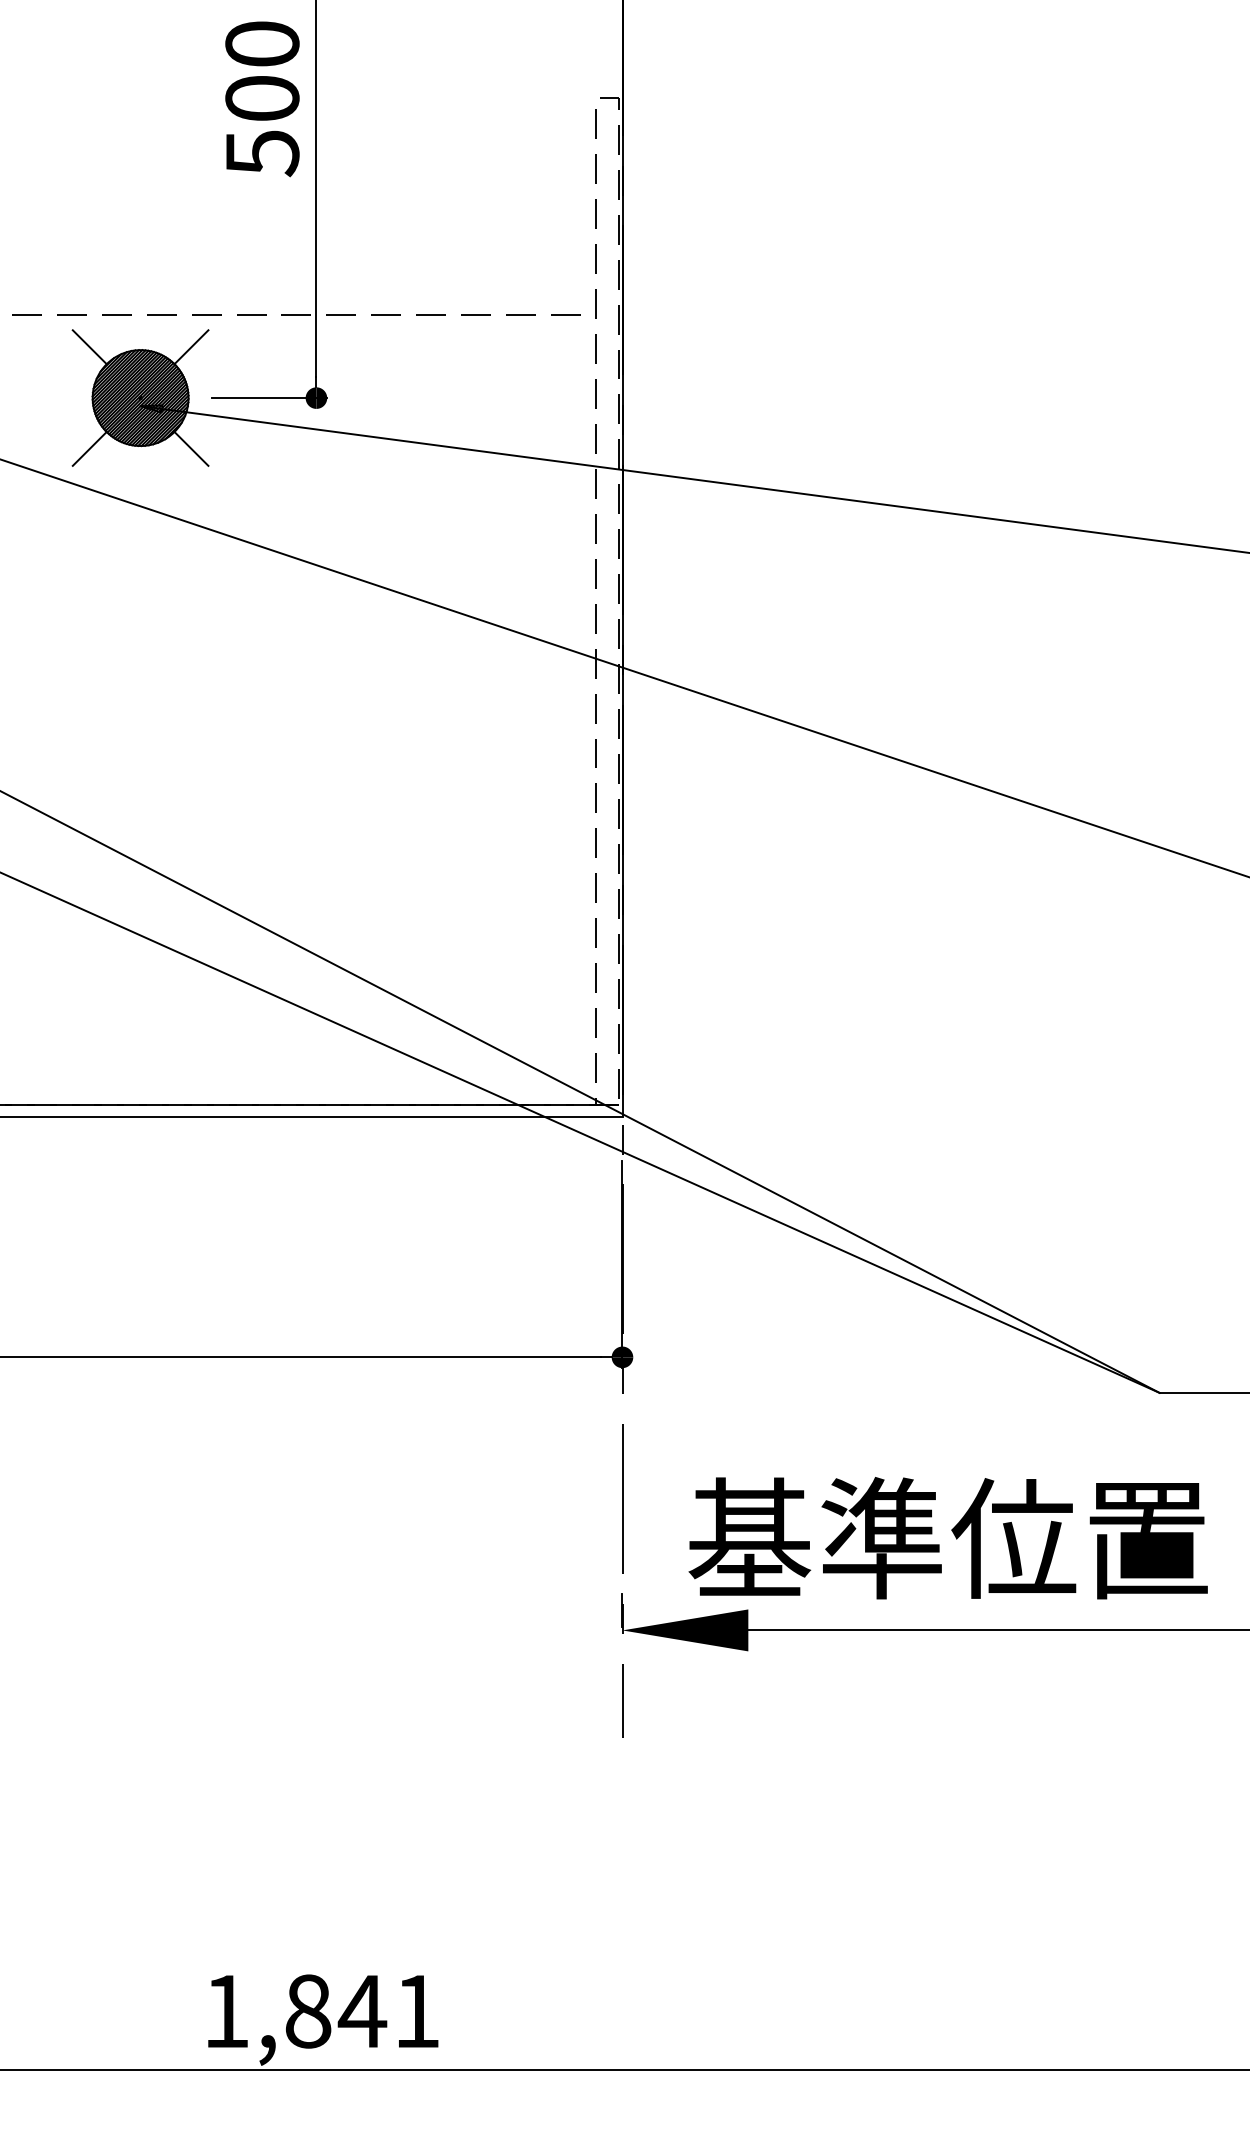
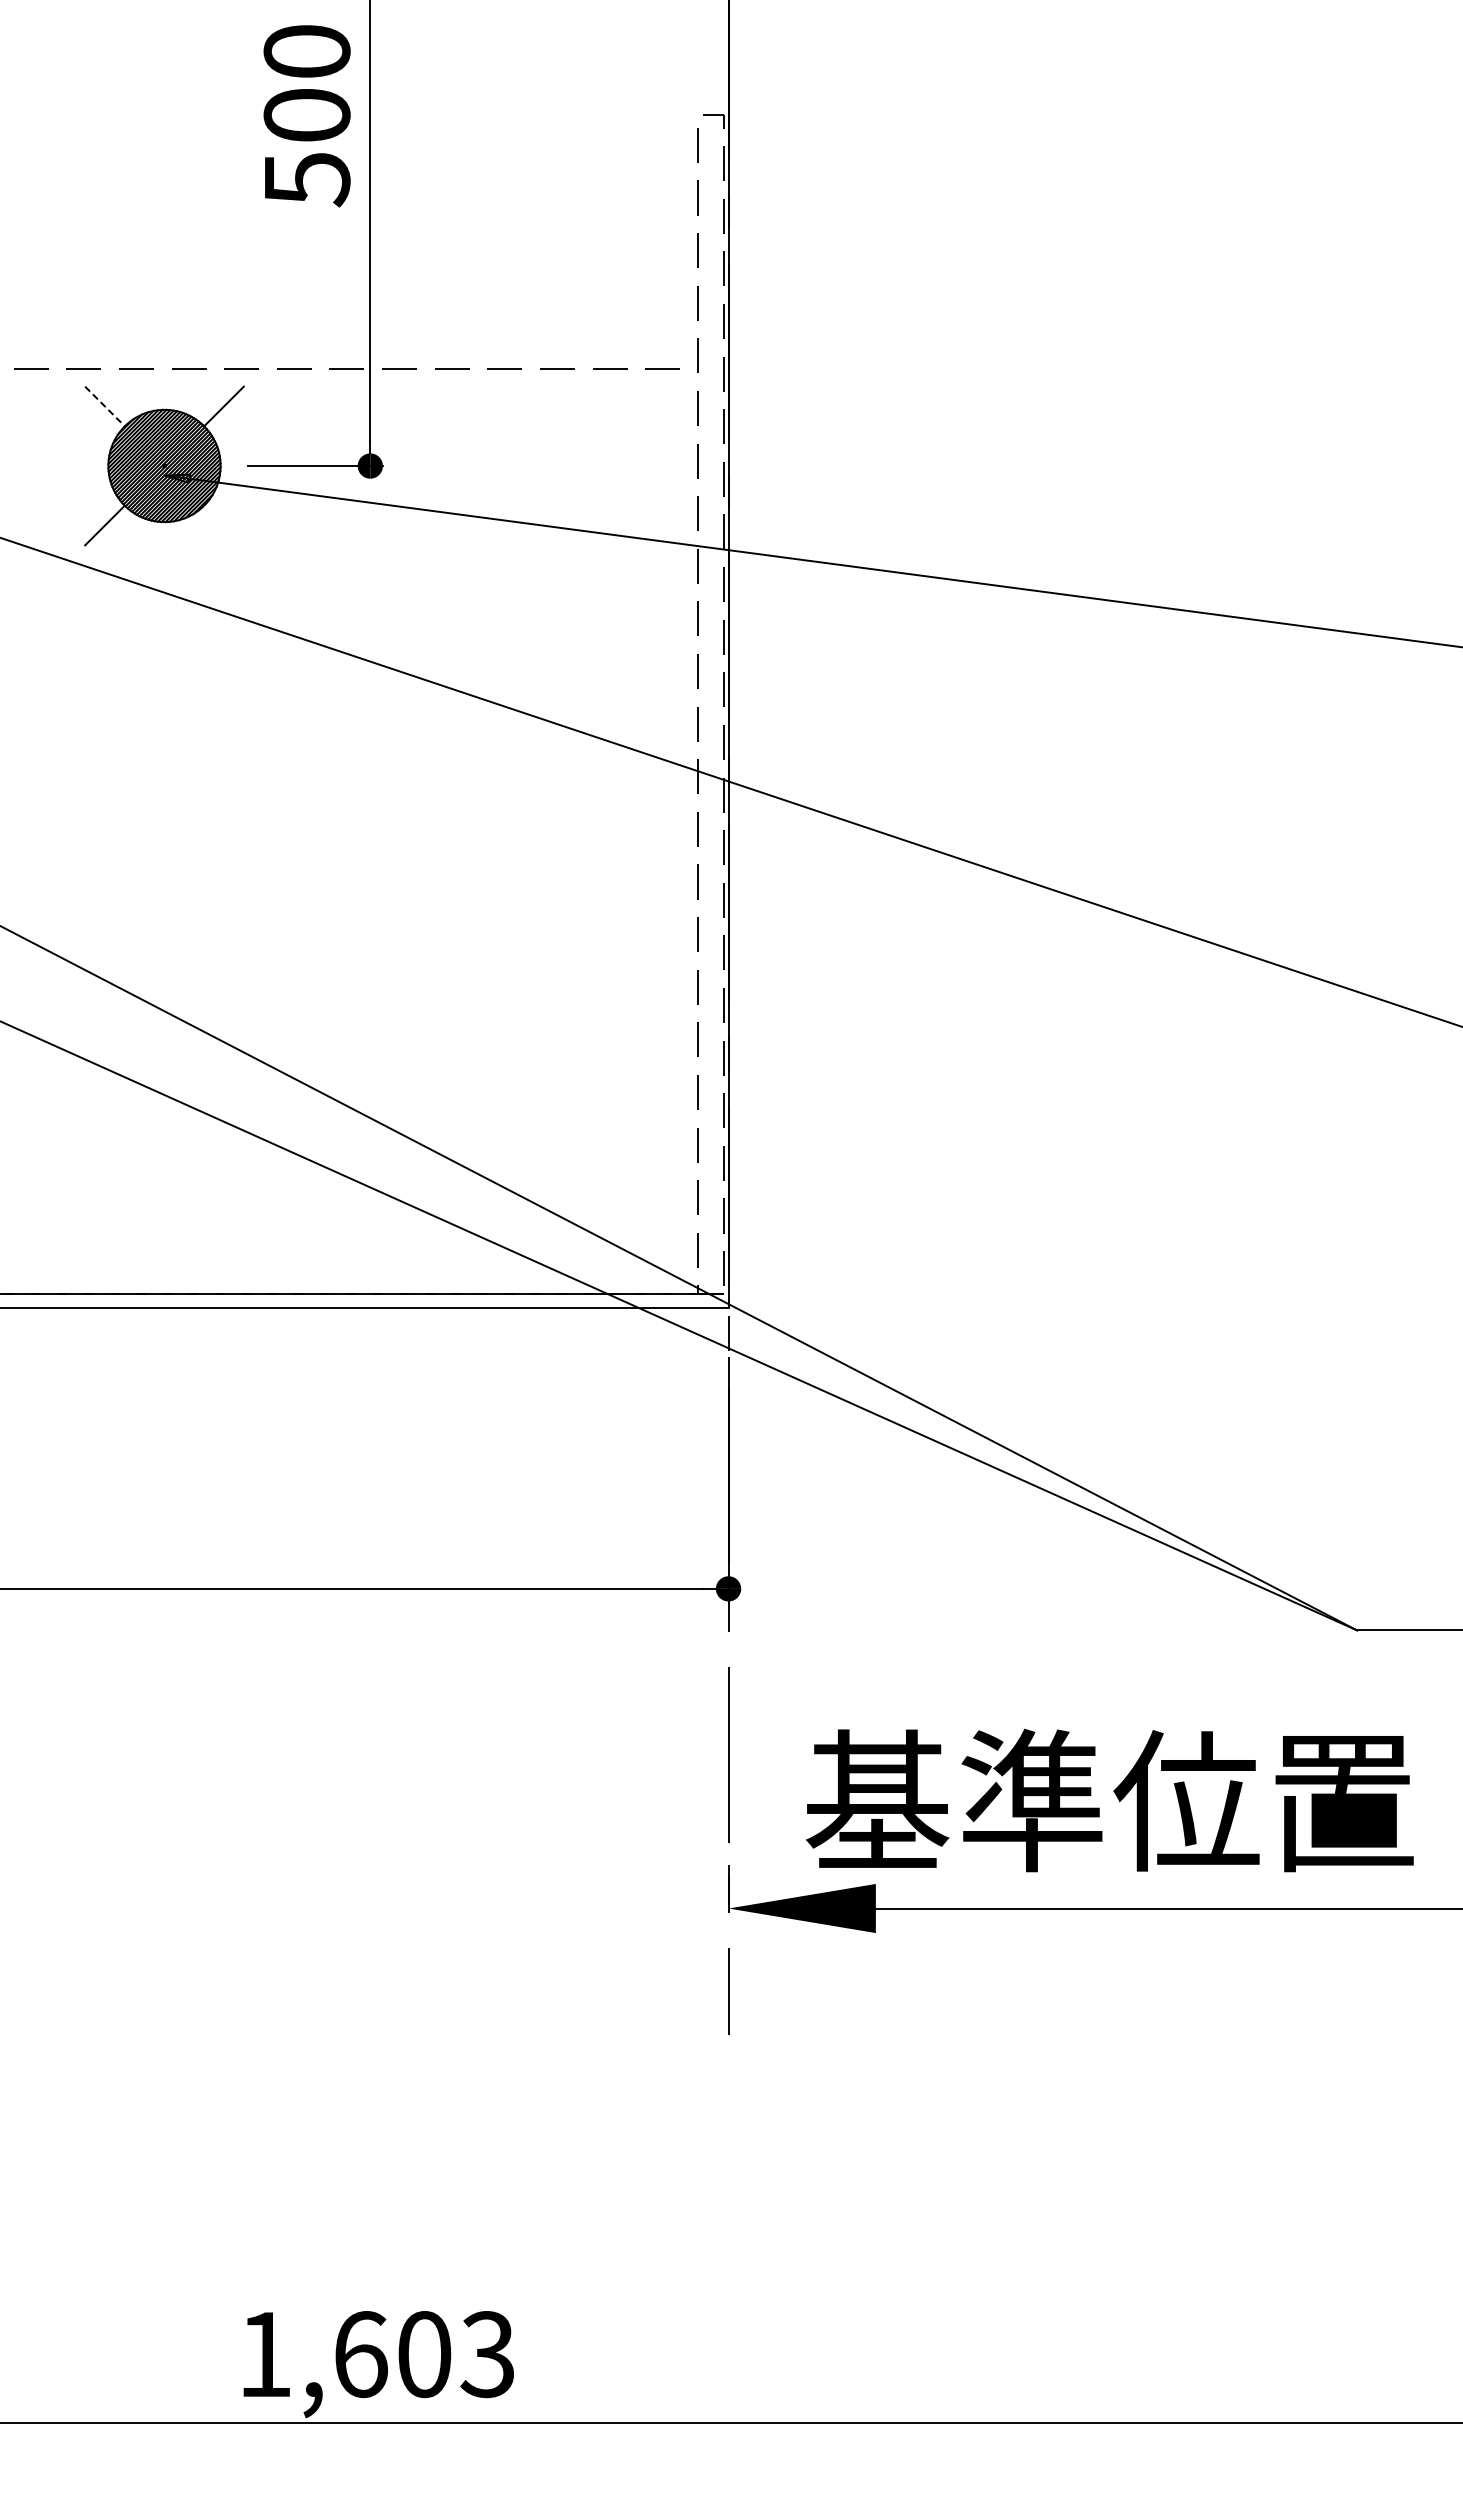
line: (90, 347) -> (105, 406), solid -> dashed
line: (191, 448) -> (223, 525), removed
text: (361, 2011) -> (423, 2354), 1,841 -> 1,603

